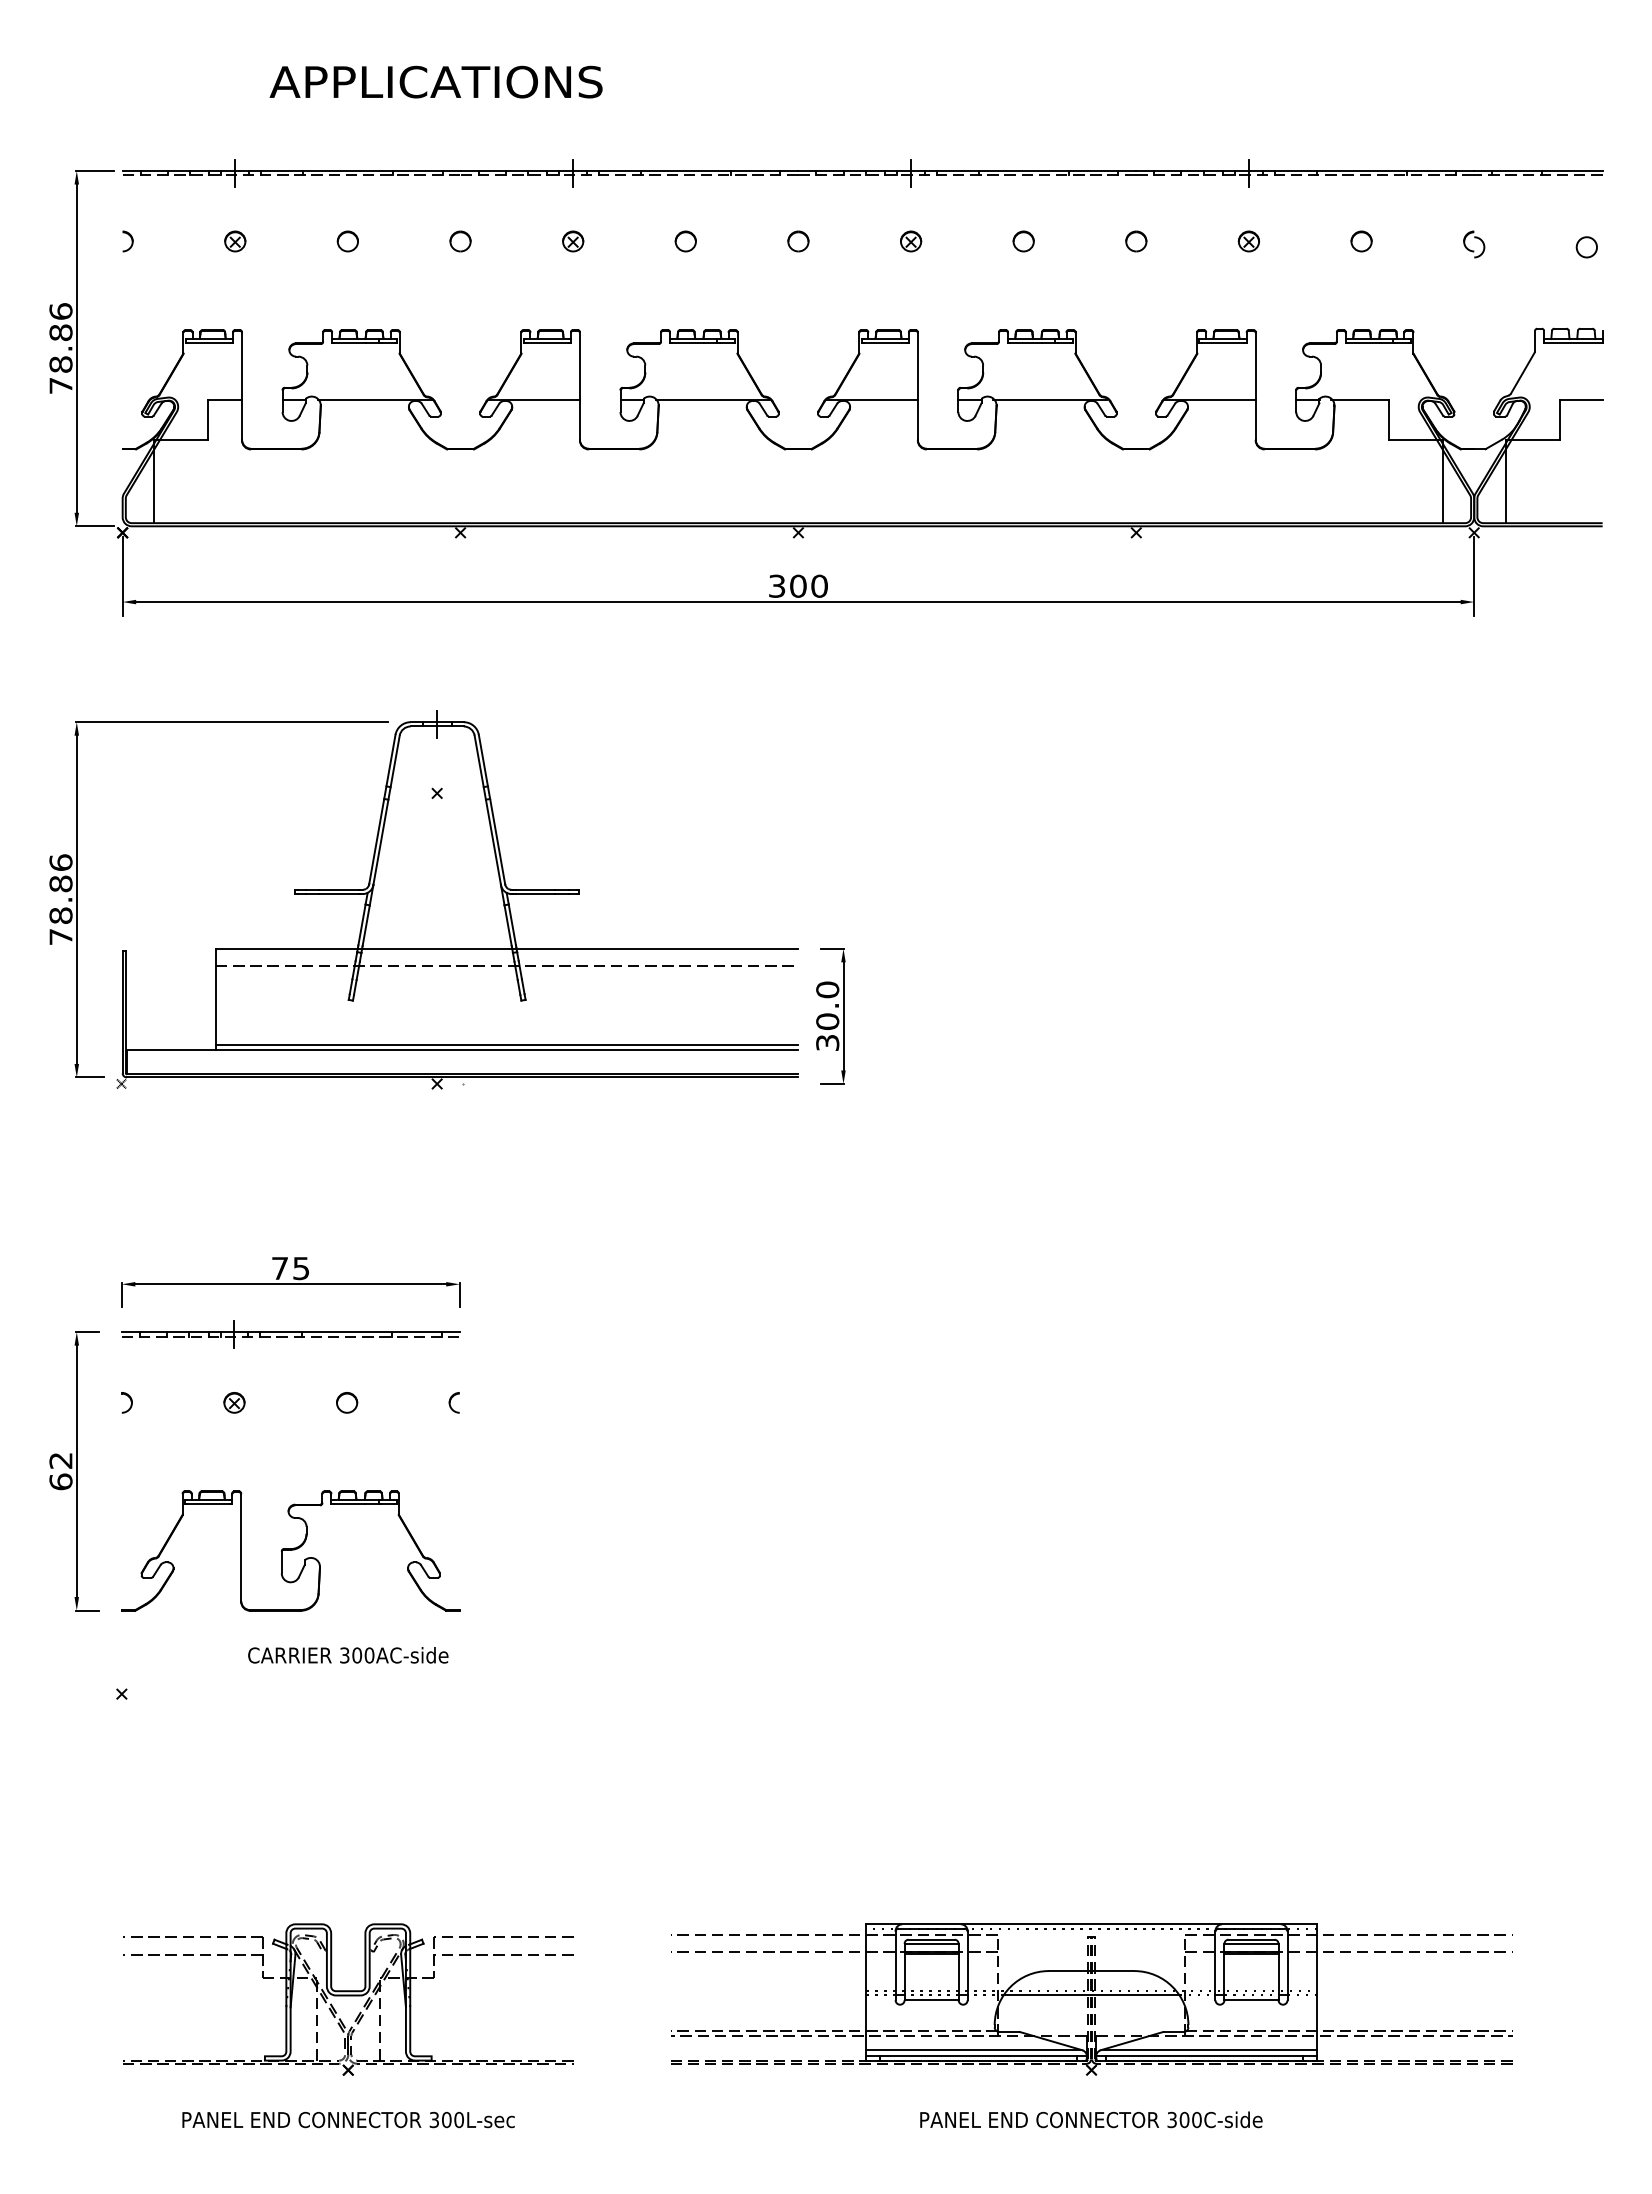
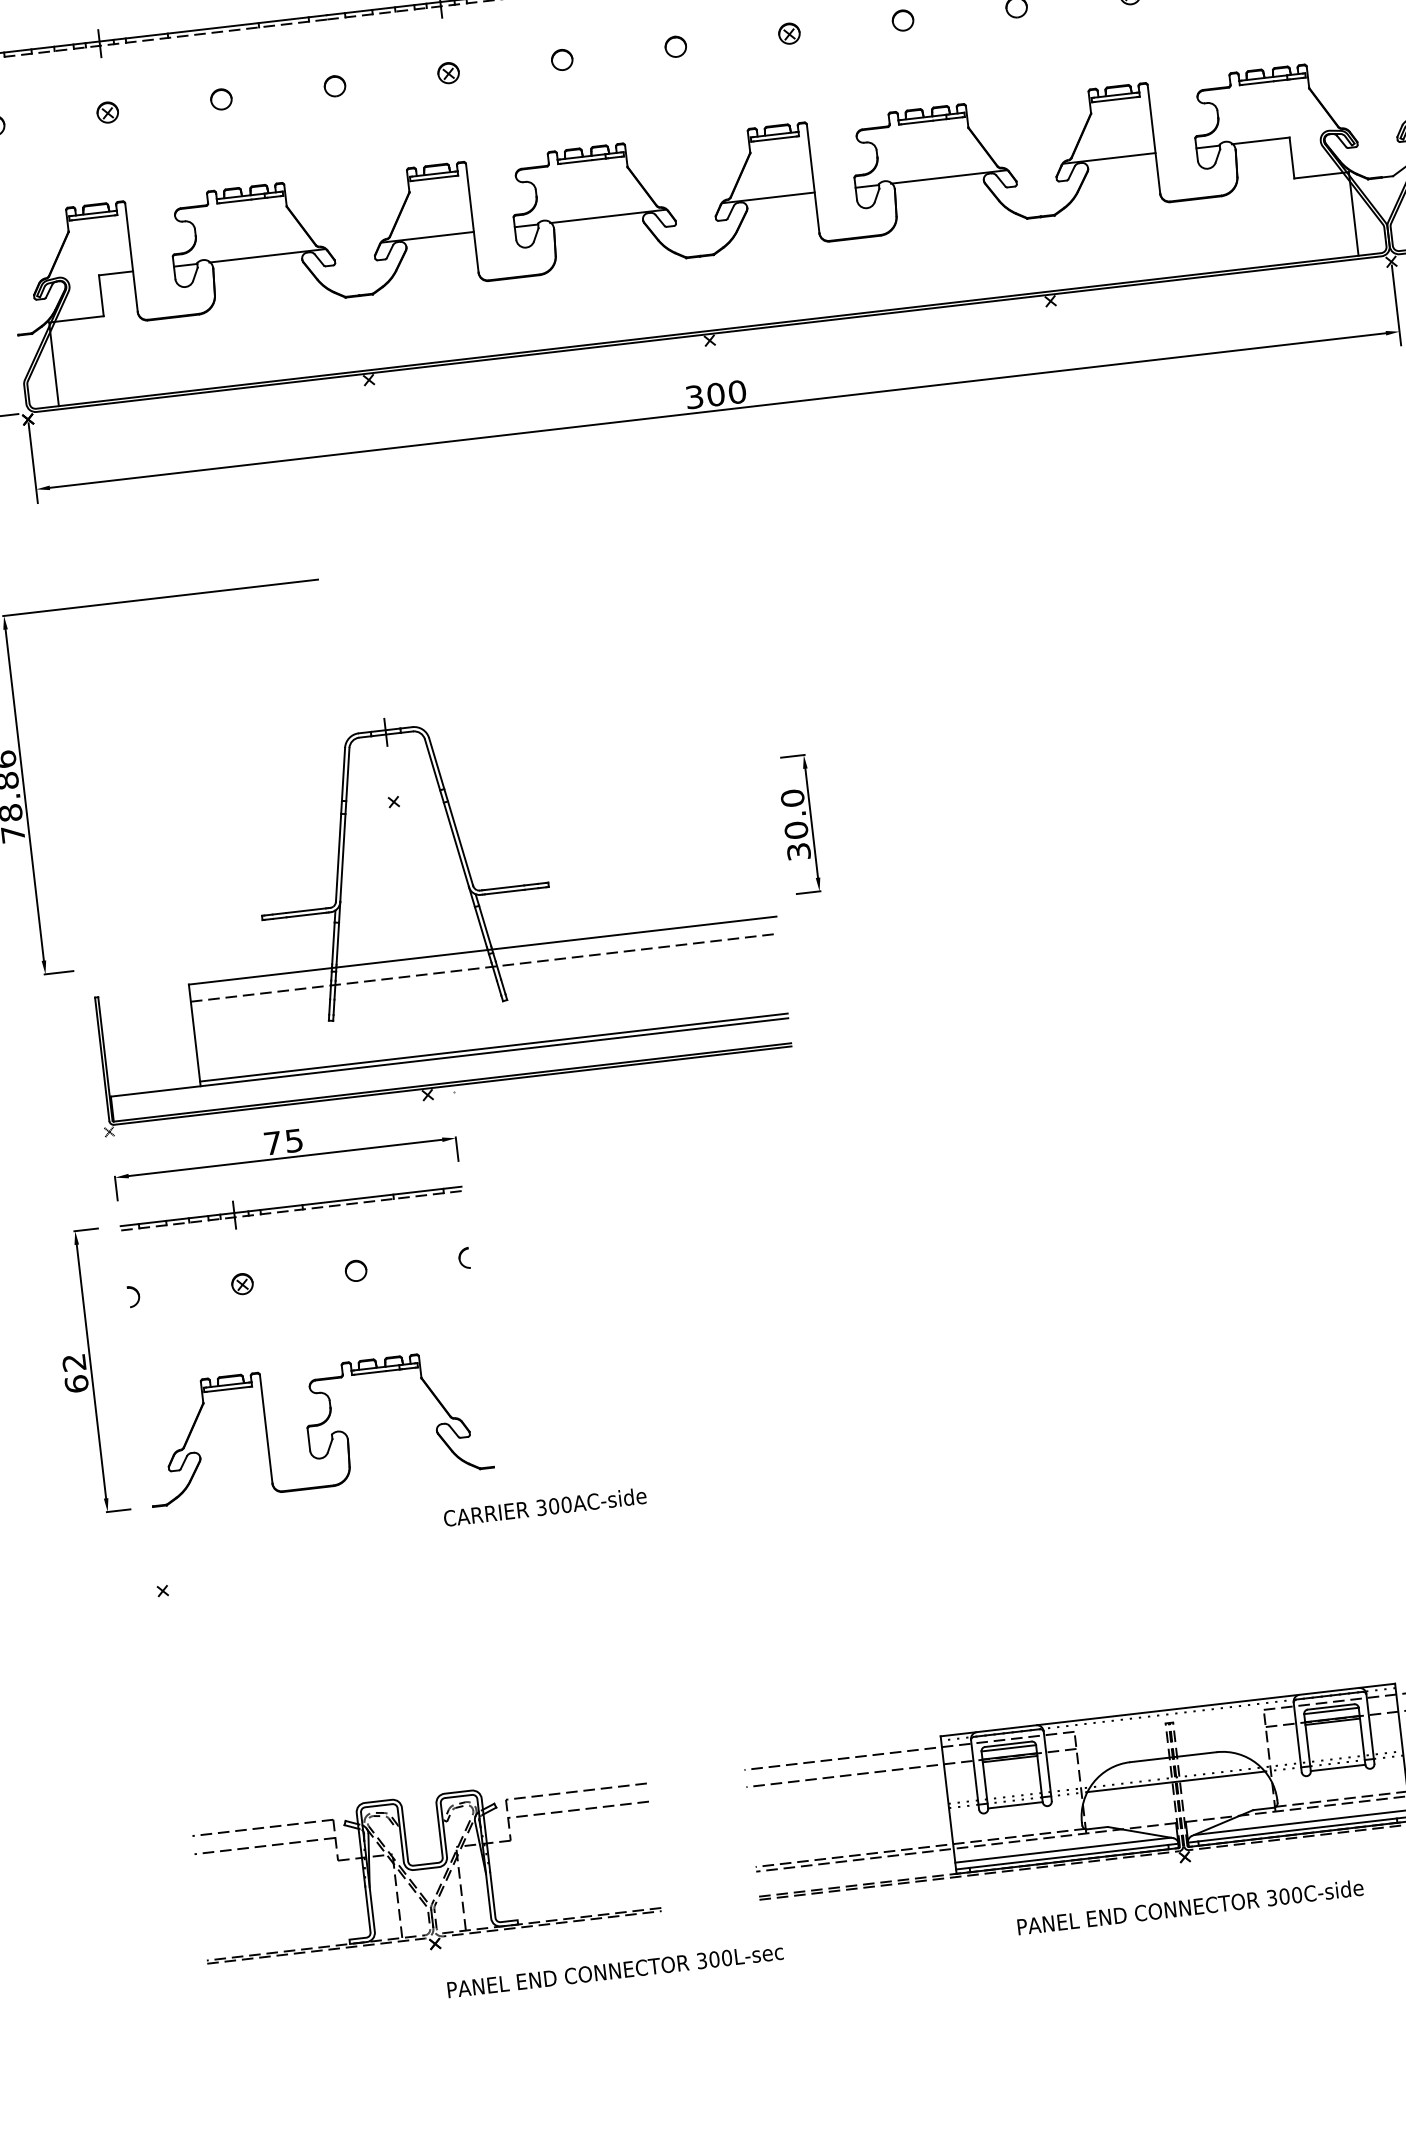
part: (457, 899) -> (426, 906), moved
text: (348, 1655) -> (545, 1507), moved
text: (348, 2119) -> (615, 1970), moved

